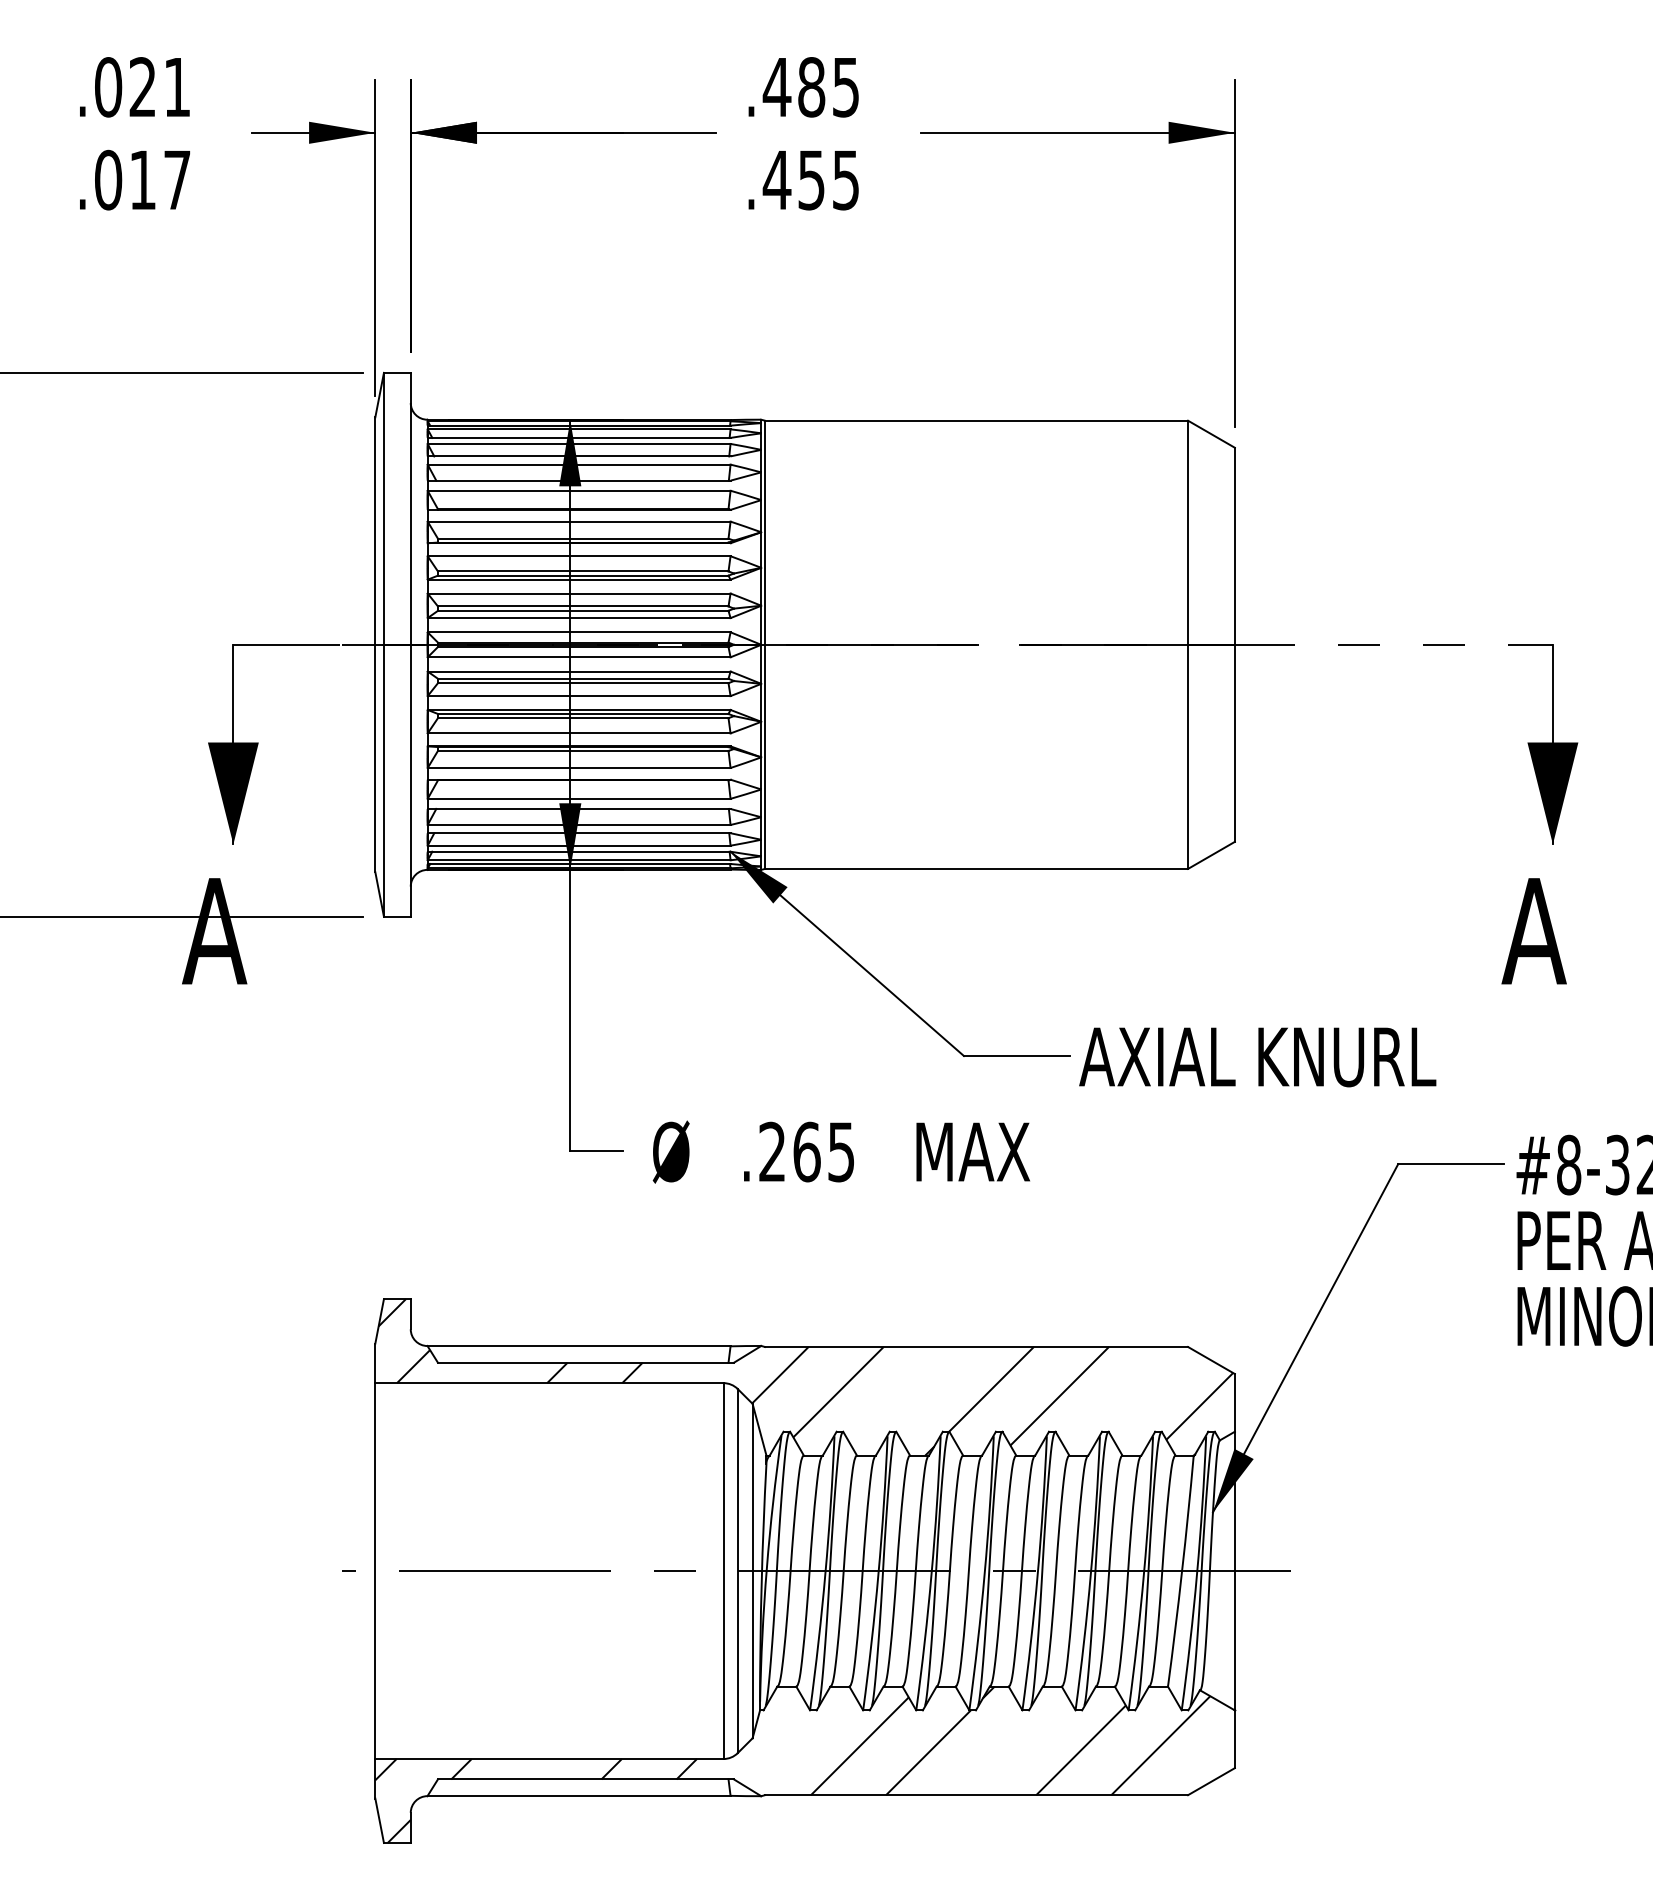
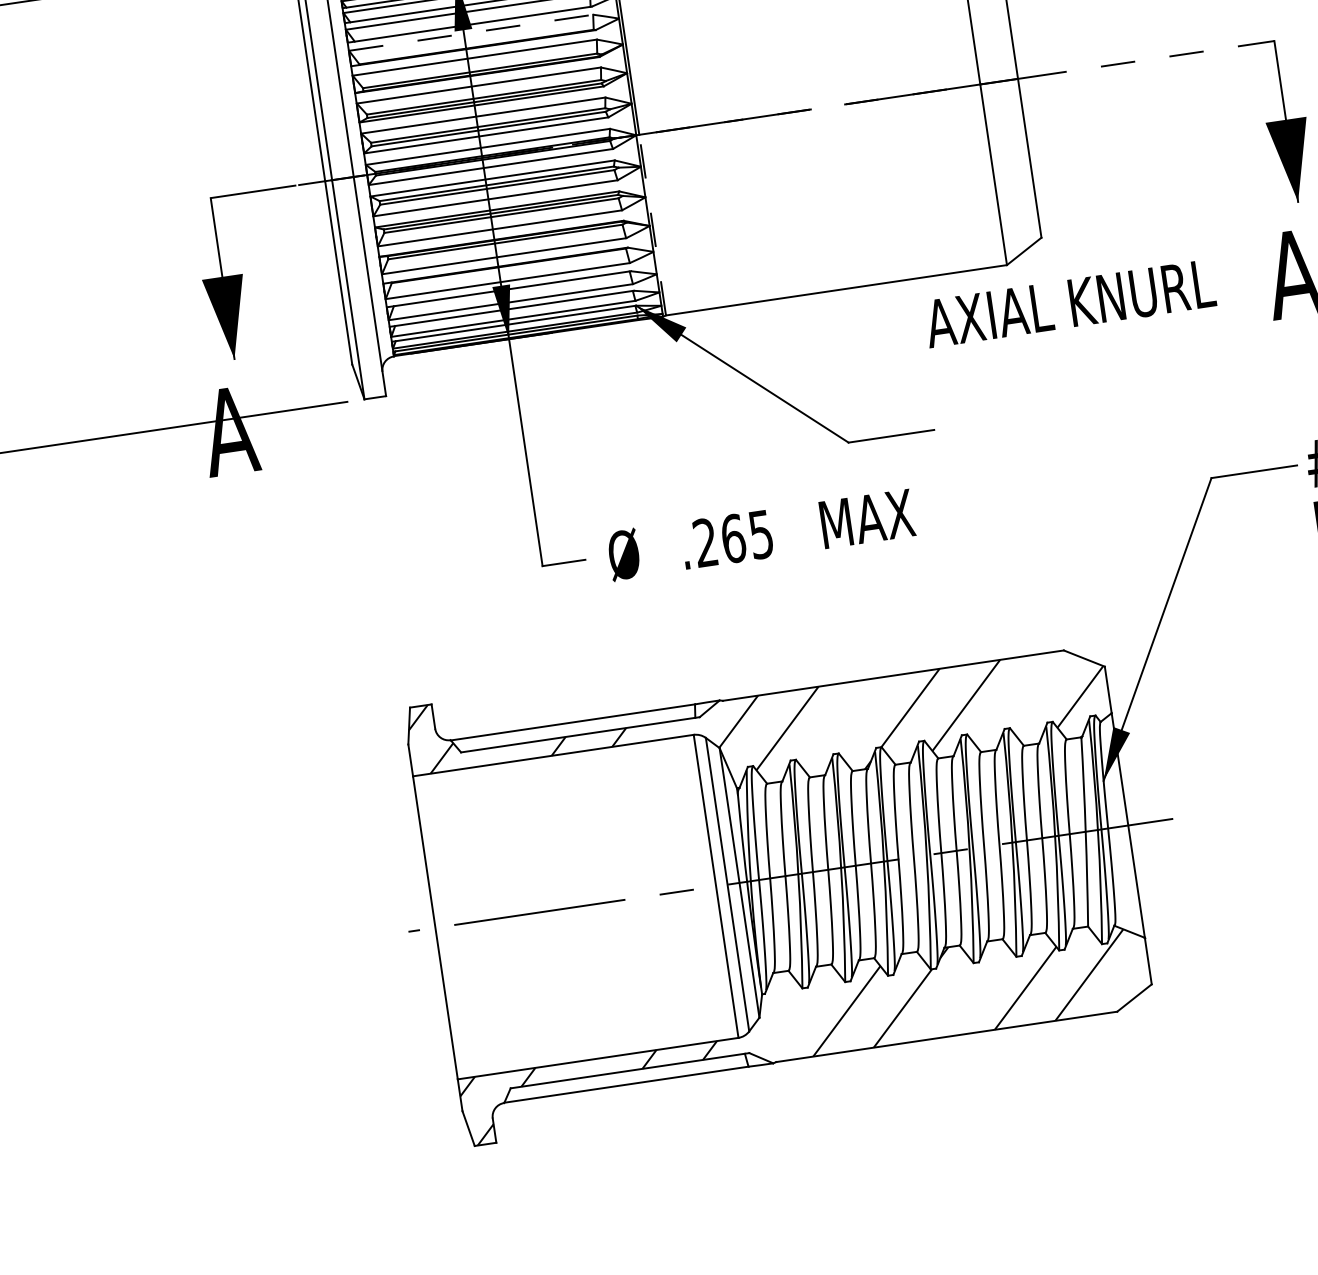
line: (579, 490) -> (471, 32), solid -> dashed
line: (765, 756) -> (652, 224), solid -> dashed
text: (1257, 1057) -> (1069, 304), moved

